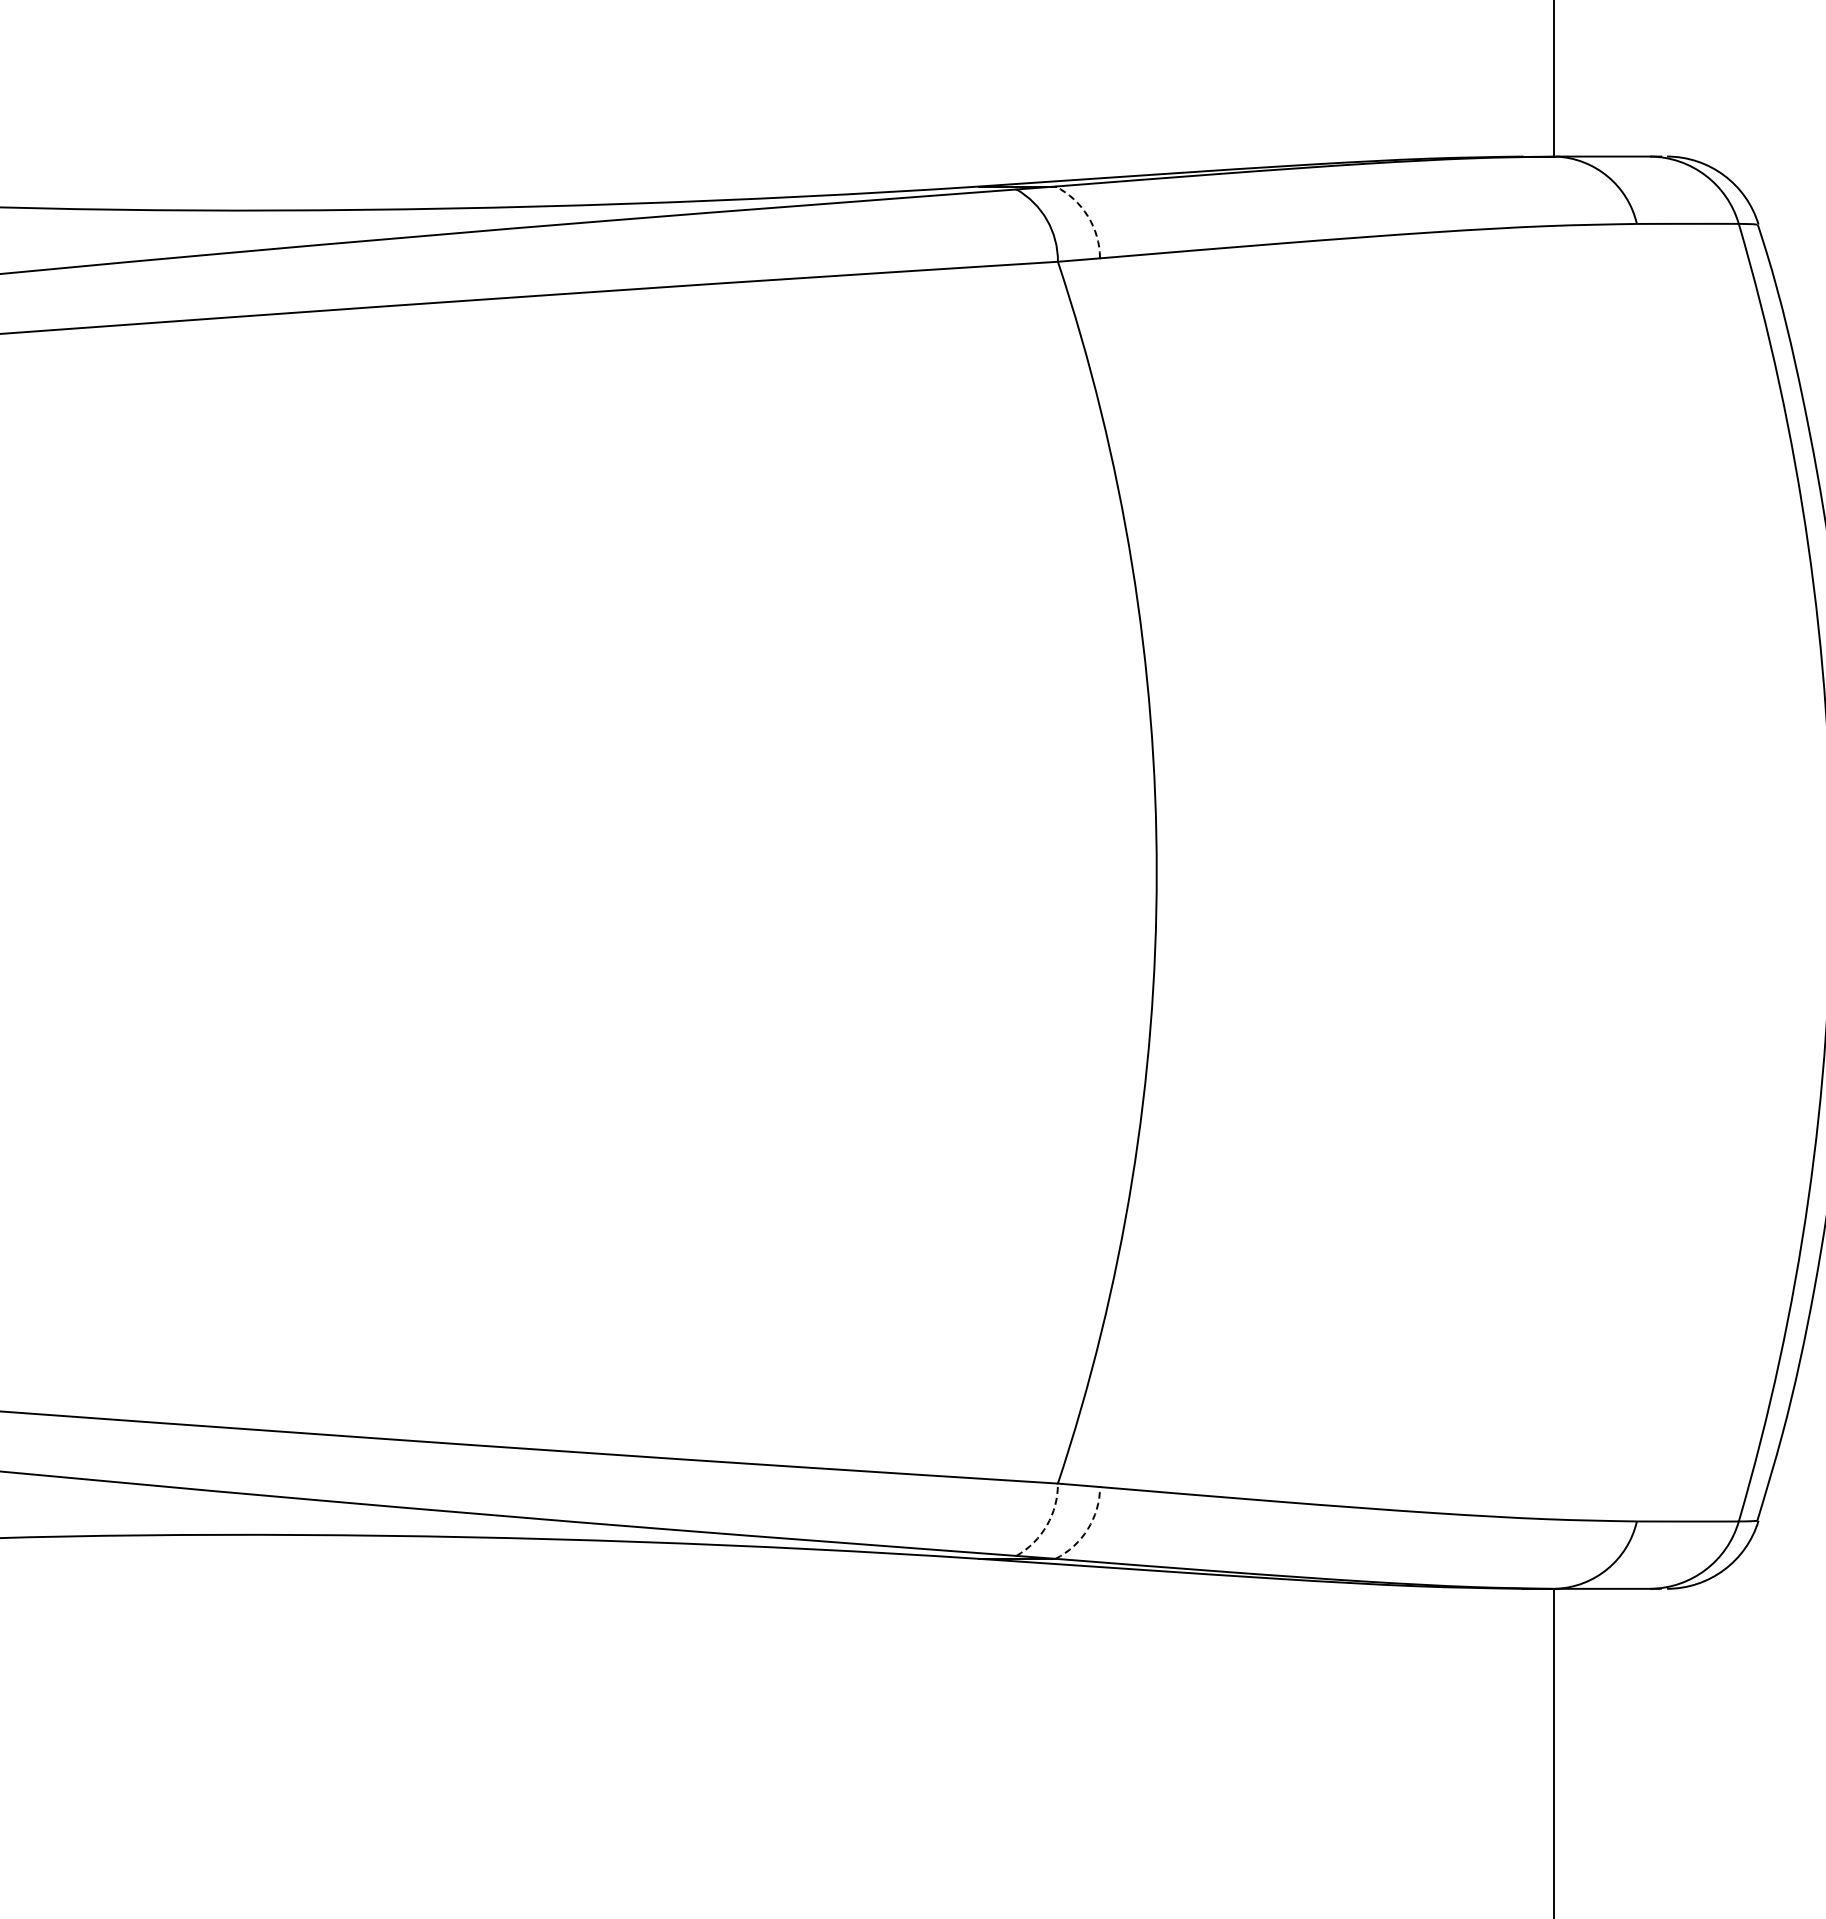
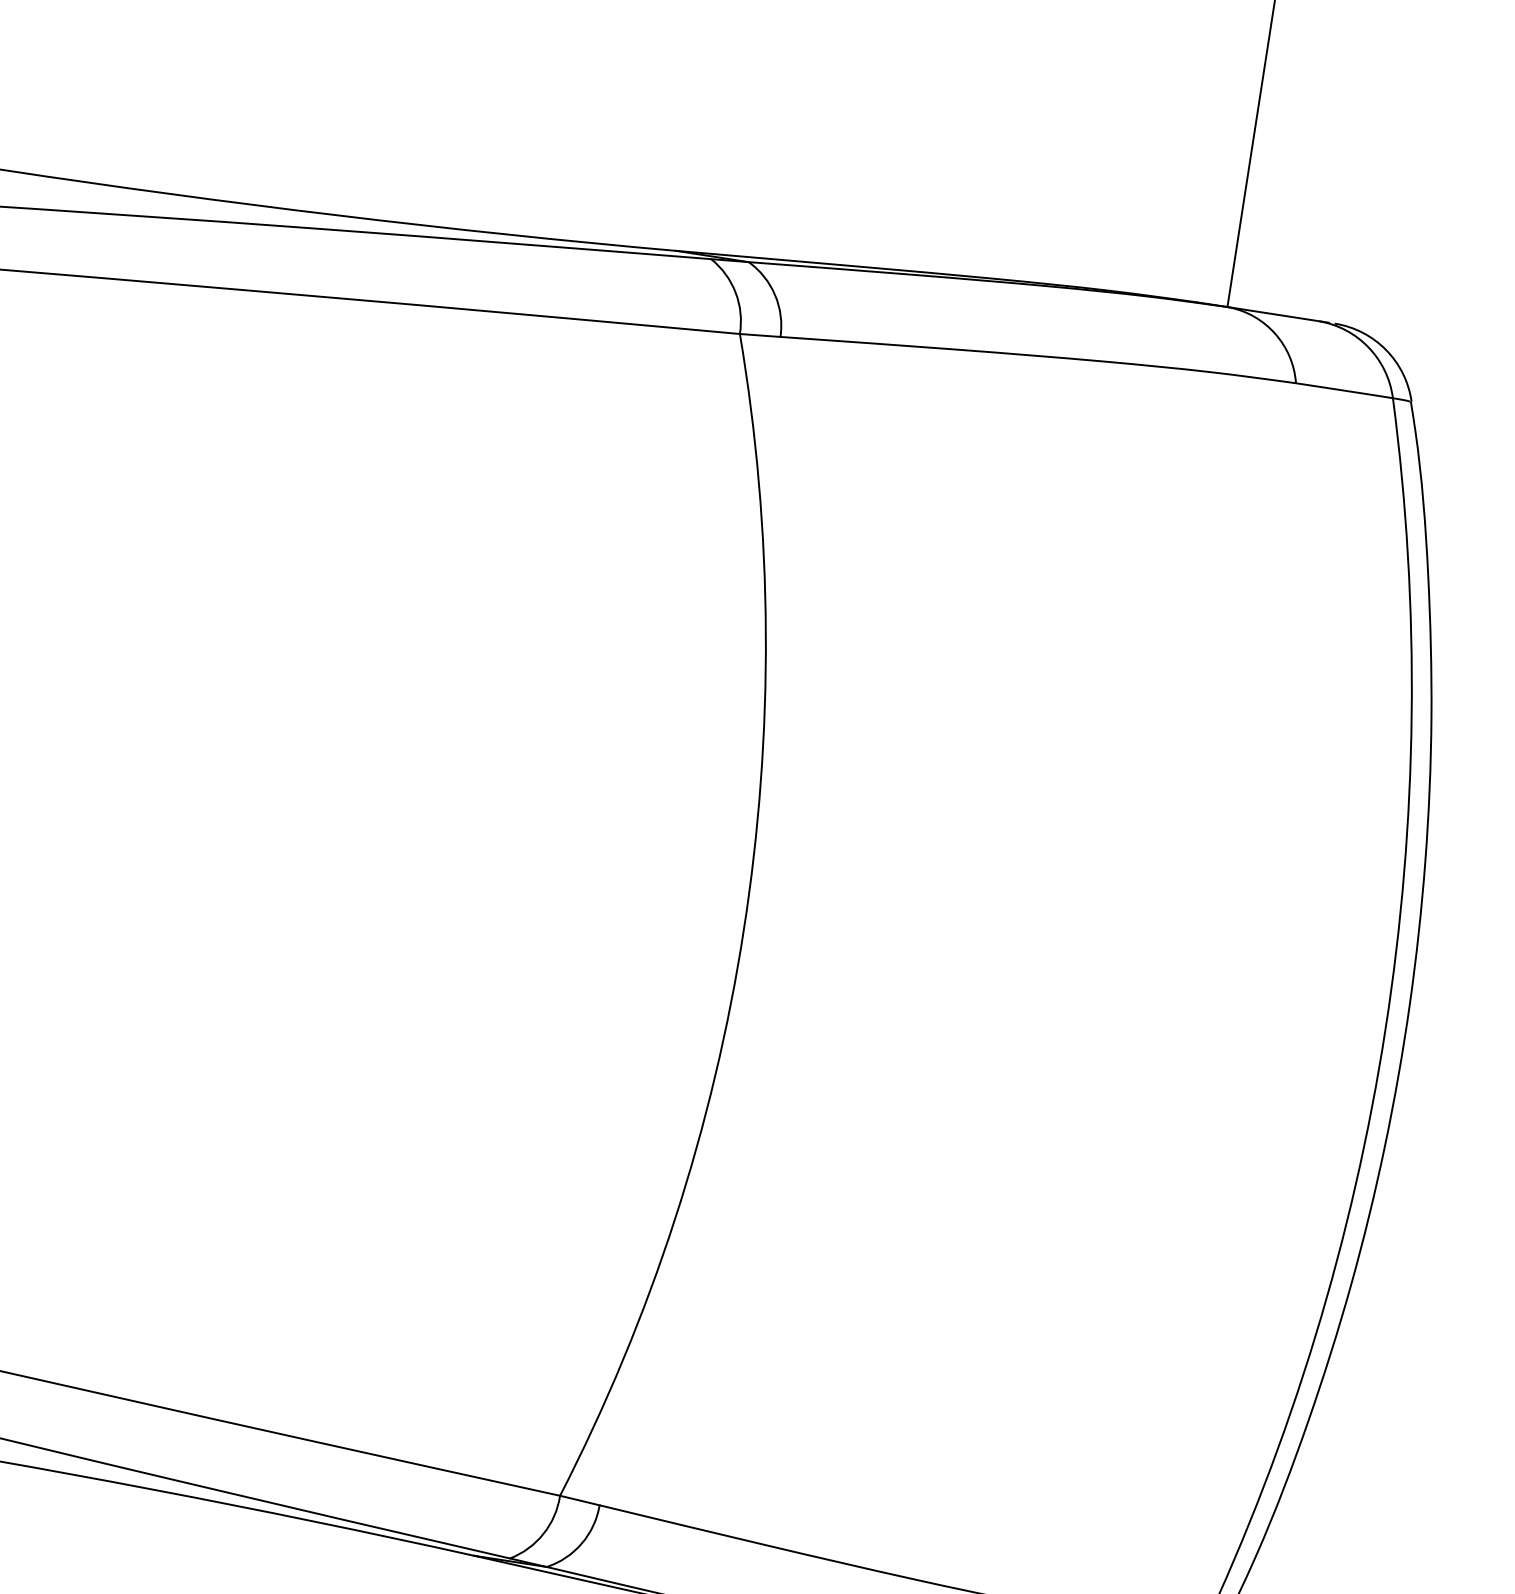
arc: (1087, 216) -> (774, 295), dashed -> solid
arc: (1047, 1525) -> (543, 1534), dashed -> solid
arc: (1087, 1529) -> (581, 1543), dashed -> solid

